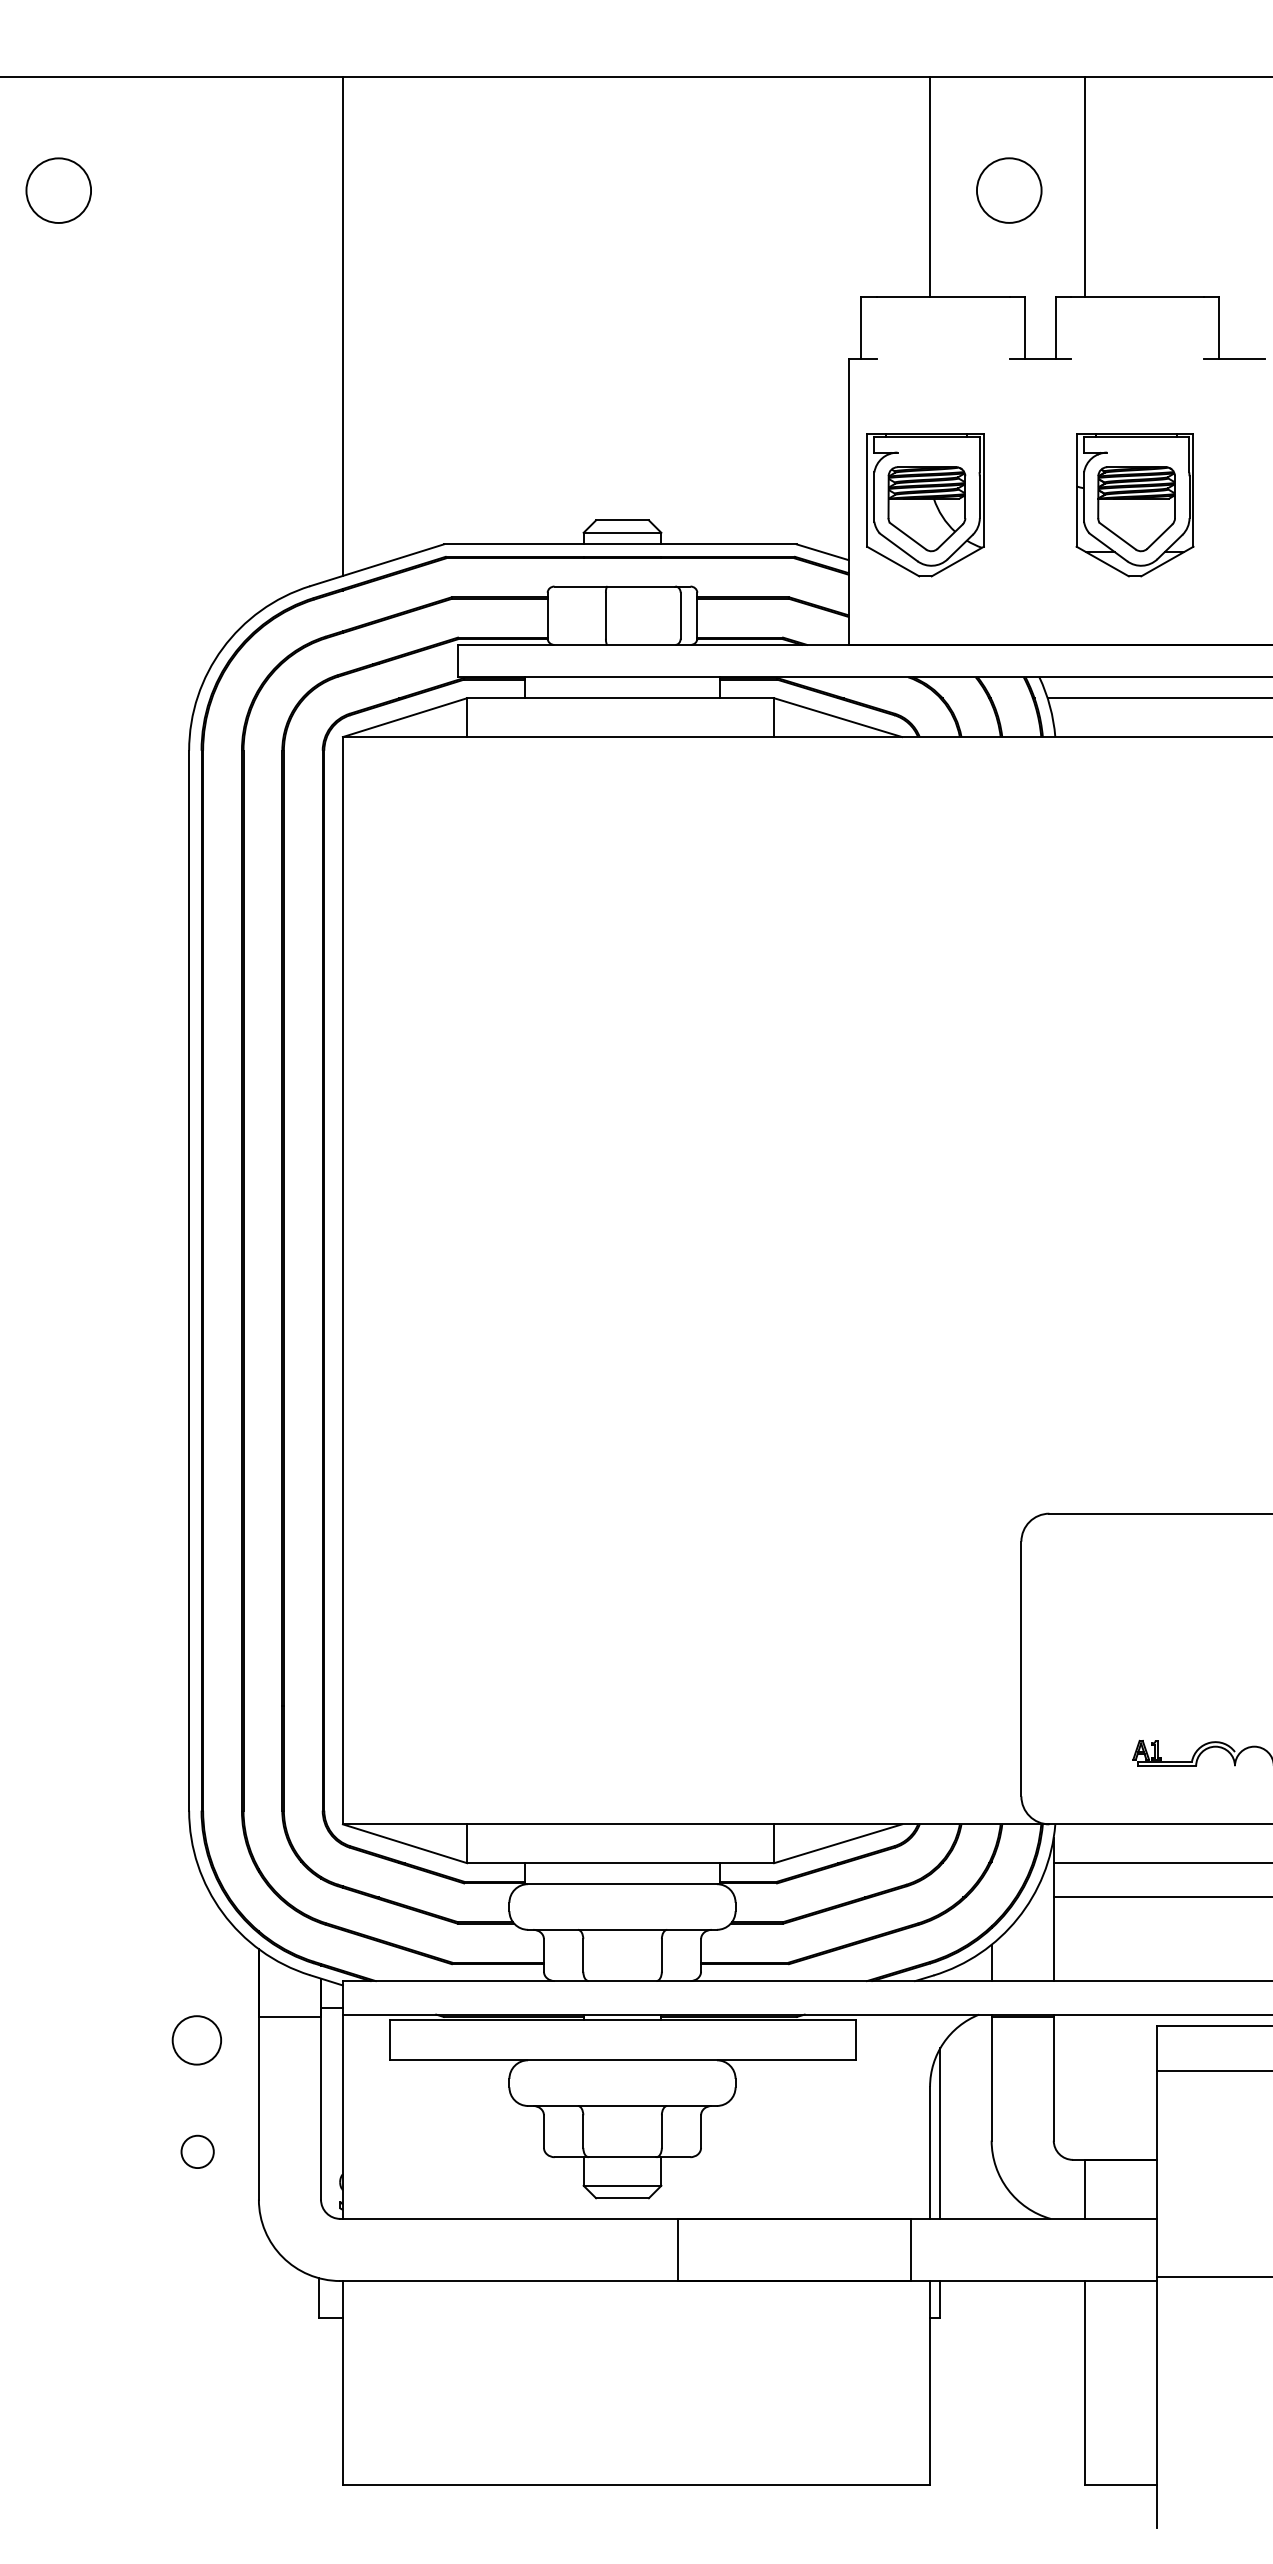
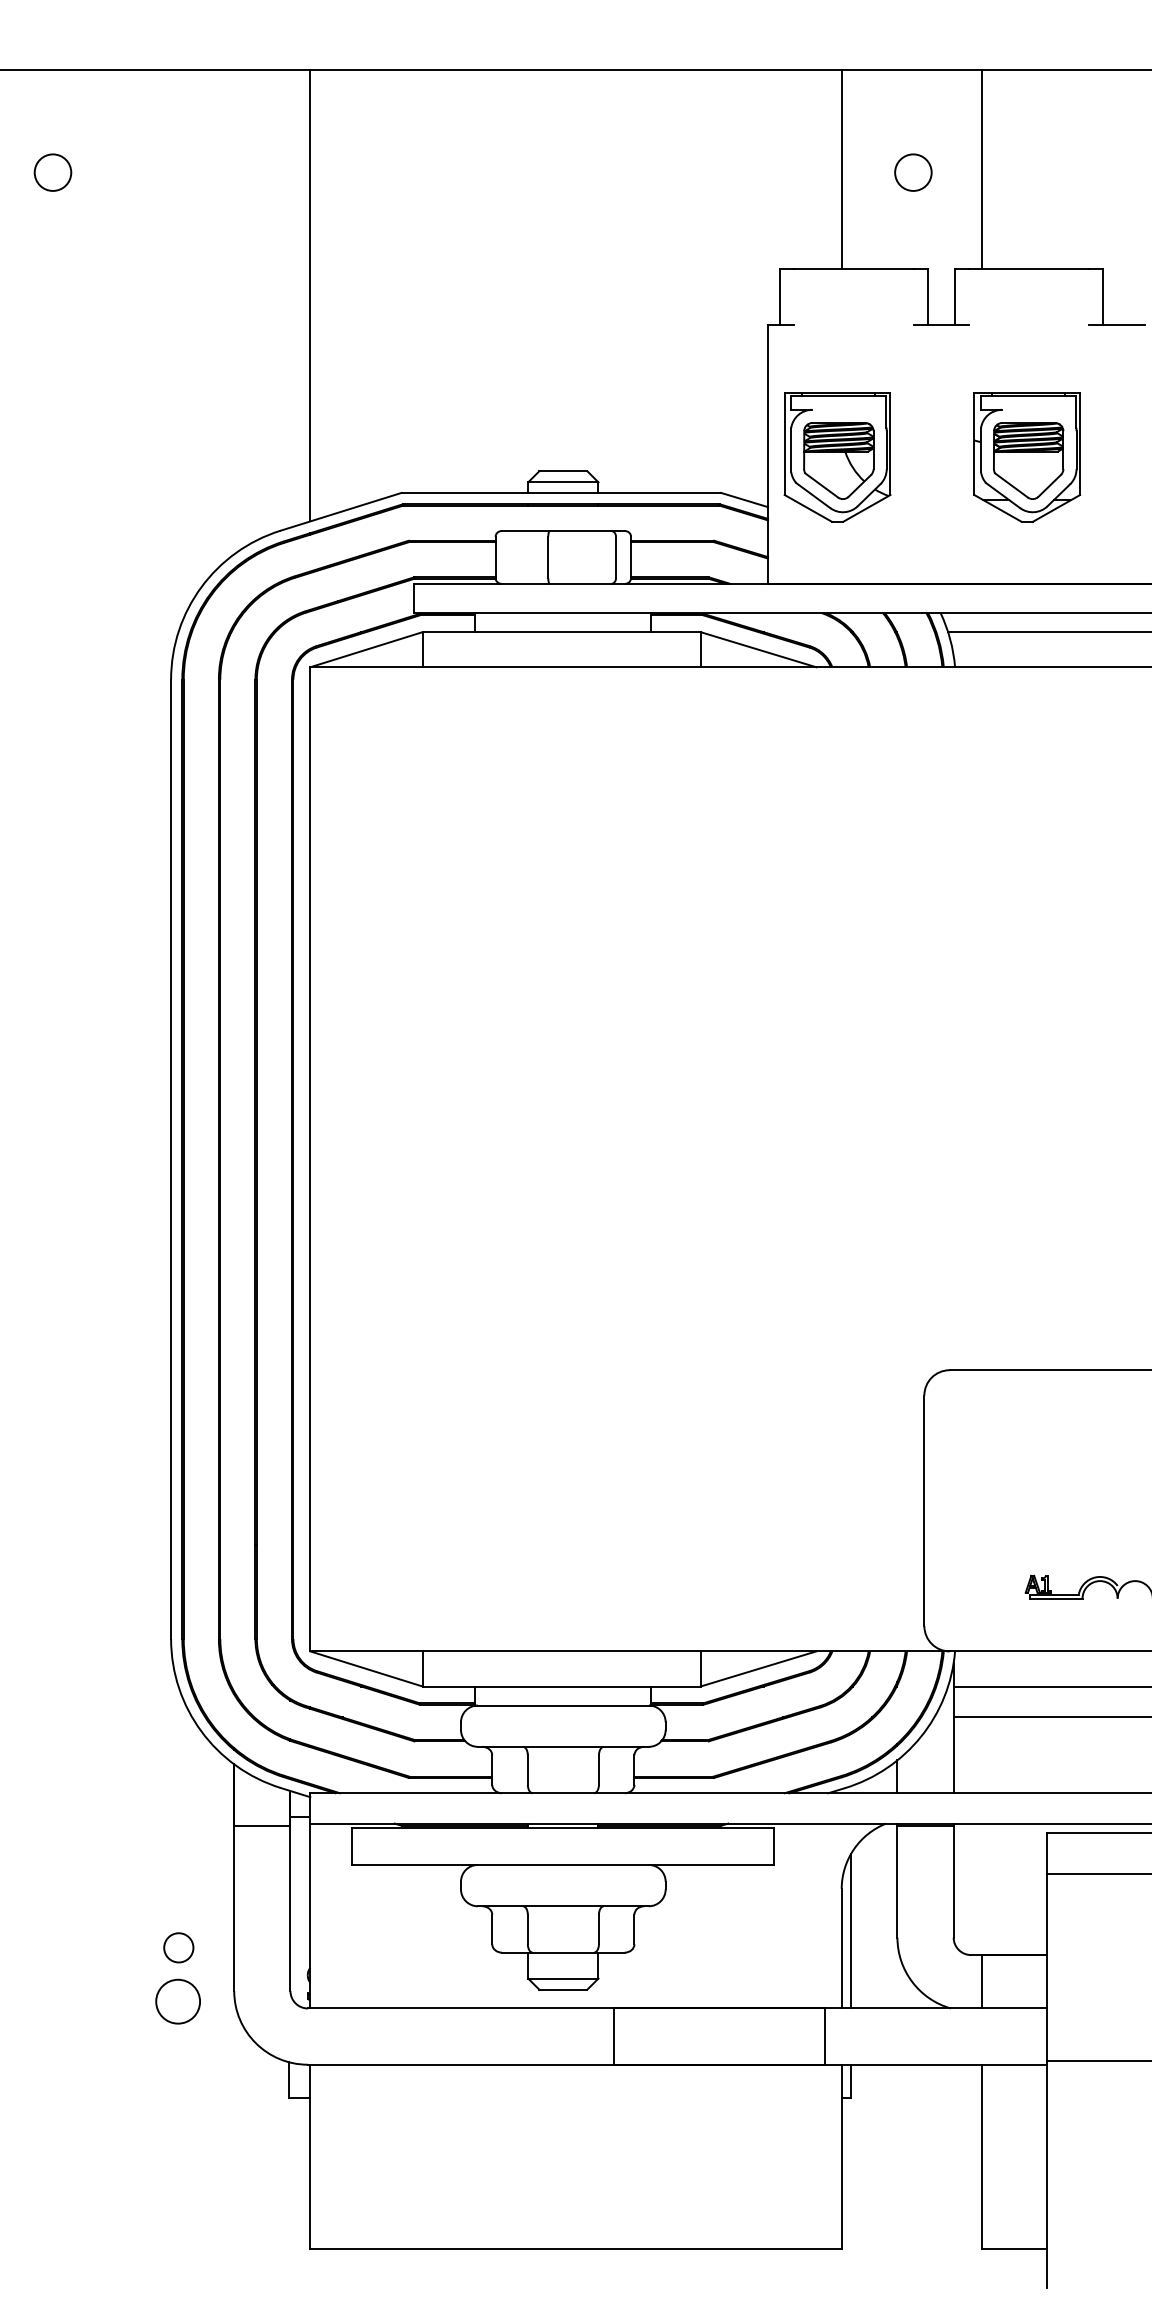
circle: (58, 190) -> (52, 172), size x0.62
circle: (1009, 190) -> (913, 172), size x0.62
circle: (196, 2040) -> (177, 2001), moved

